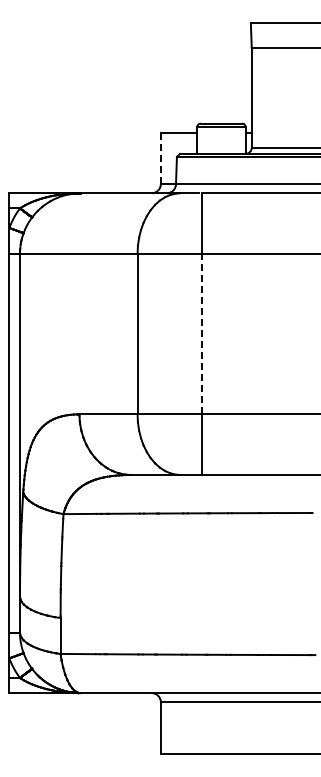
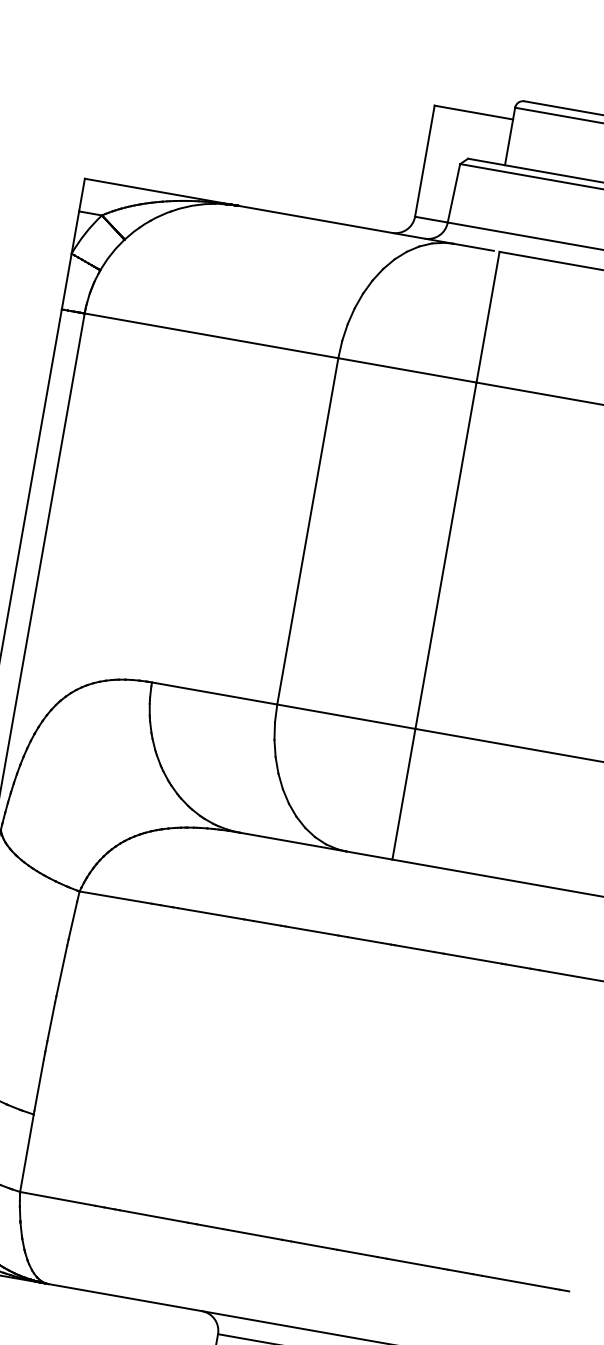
line: (160, 158) -> (424, 161), dashed -> solid
line: (201, 333) -> (445, 554), dashed -> solid

